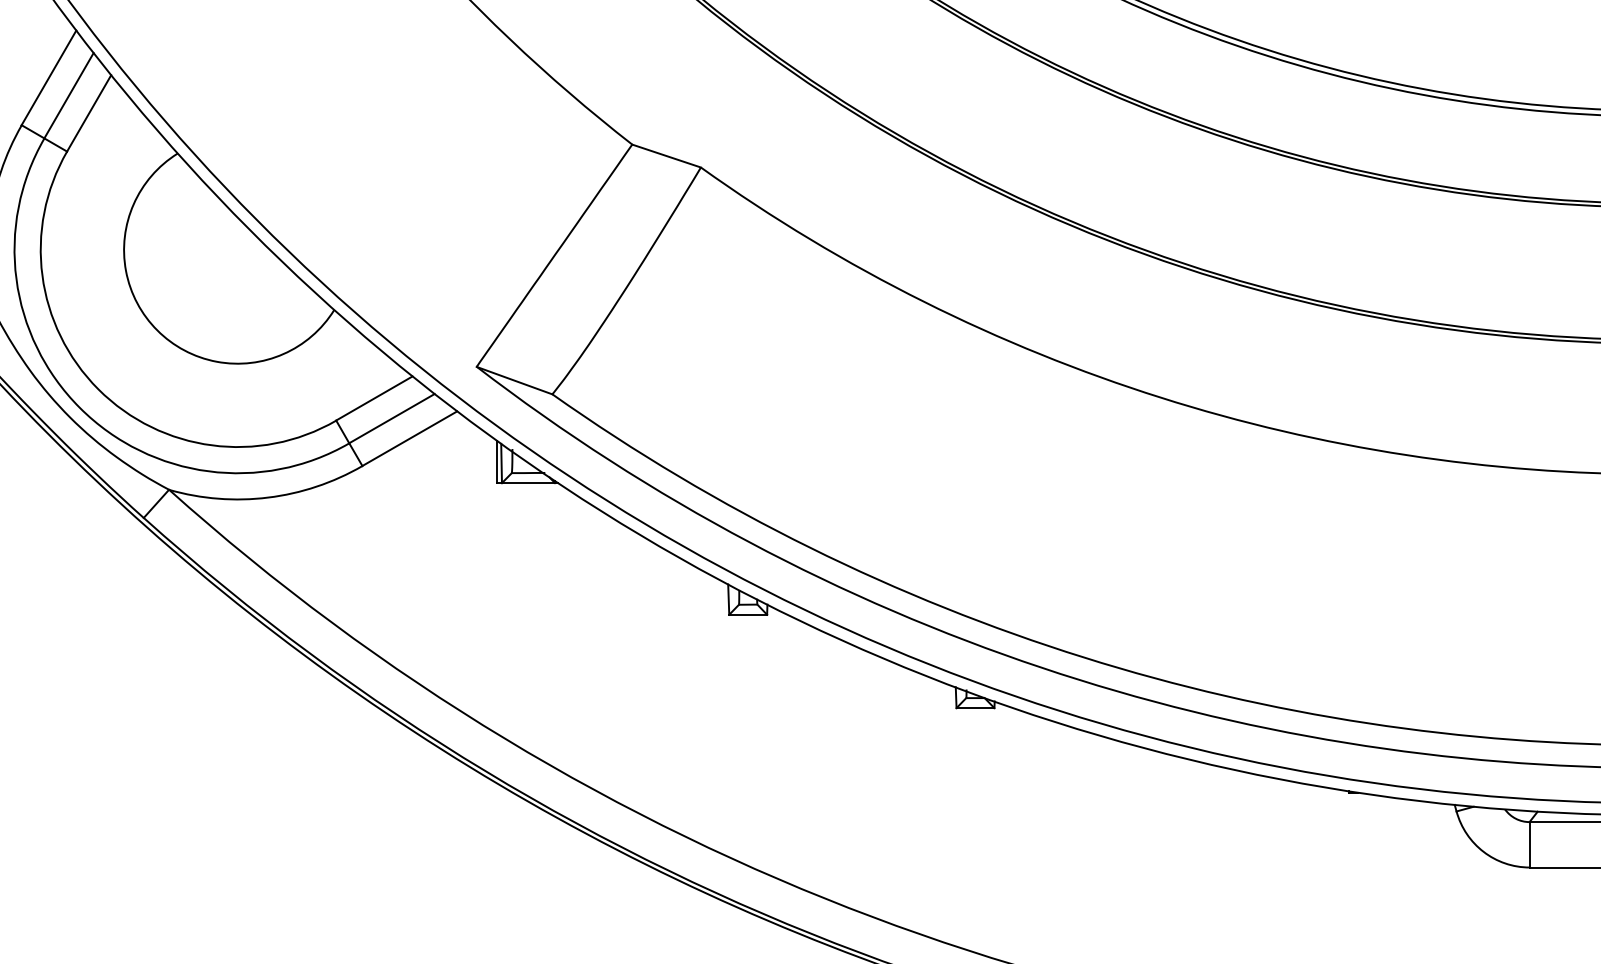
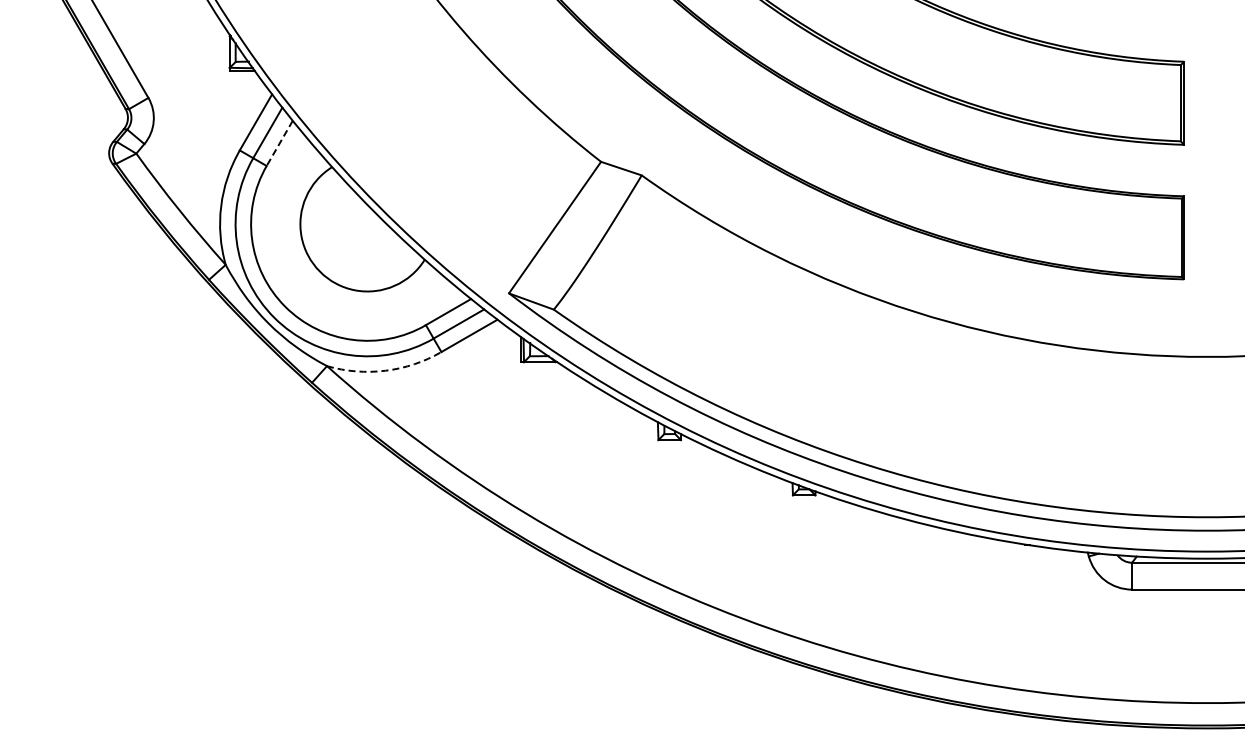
line: (88, 113) -> (279, 143), solid -> dashed
arc: (267, 497) -> (385, 370), solid -> dashed

